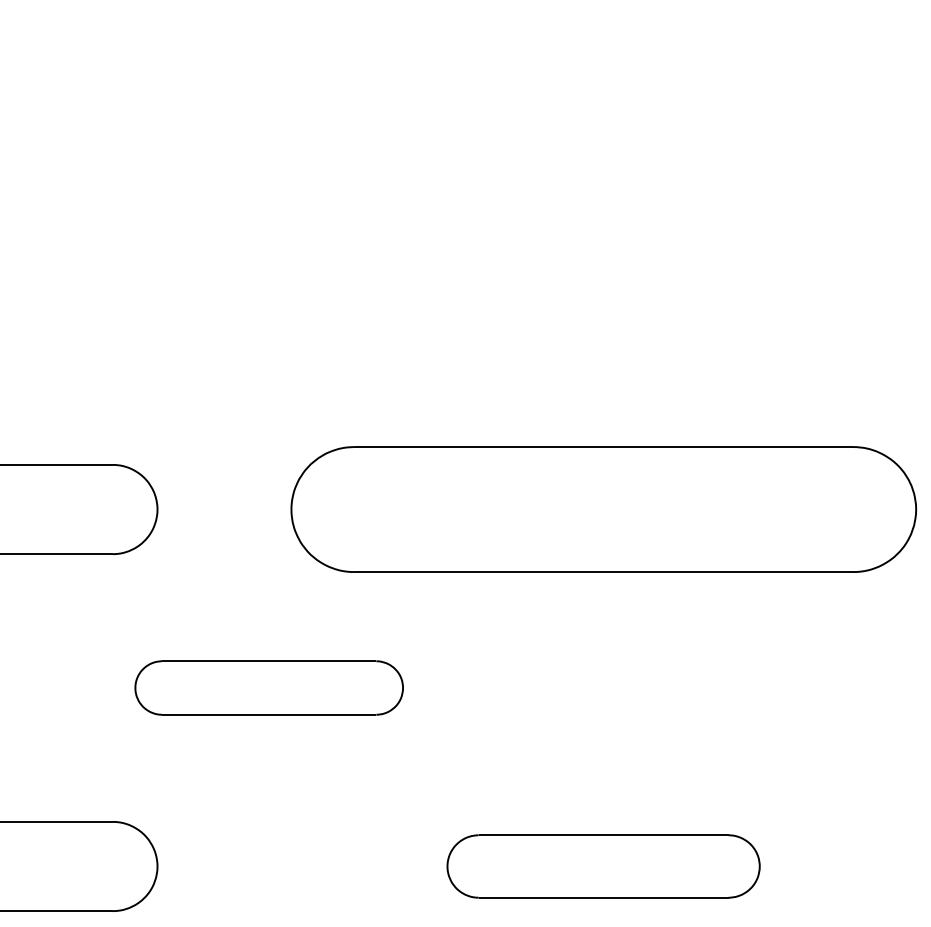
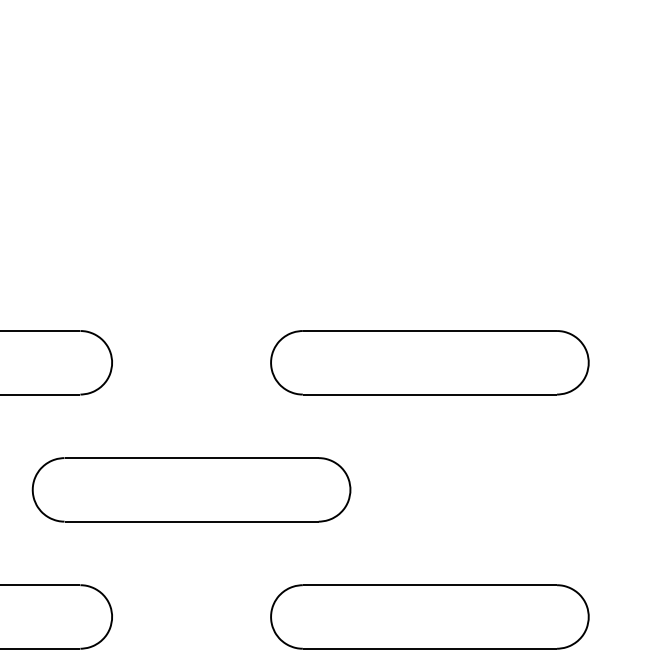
part: (603, 509) -> (429, 362), size x0.71
part: (269, 687) -> (191, 489), size x1.67
part: (603, 866) -> (429, 616), size x1.43

